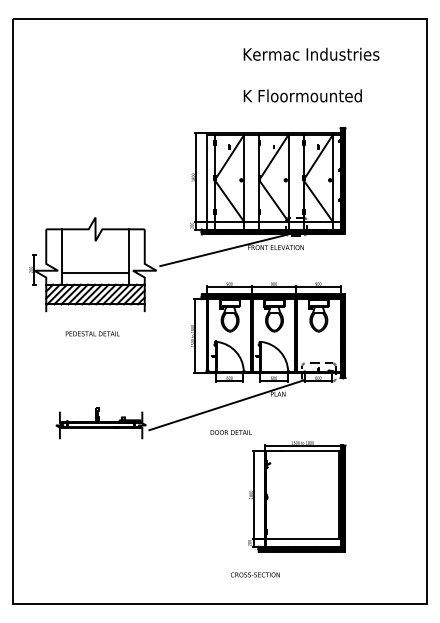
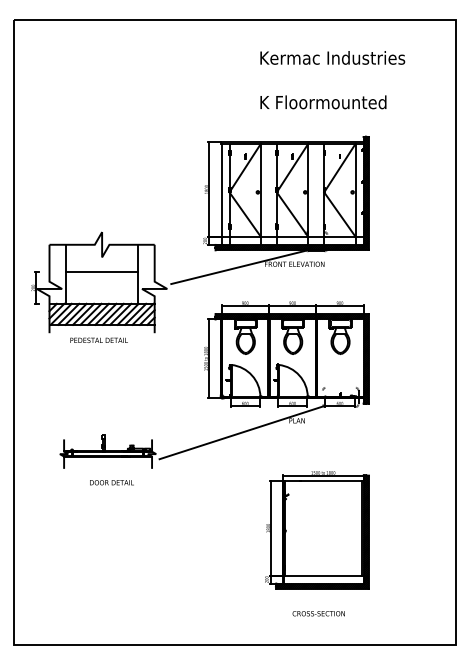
line: (94, 273) -> (101, 272), moved
text: (92, 333) -> (98, 339), moved
text: (230, 432) -> (111, 482), moved
text: (255, 574) -> (318, 613), moved

